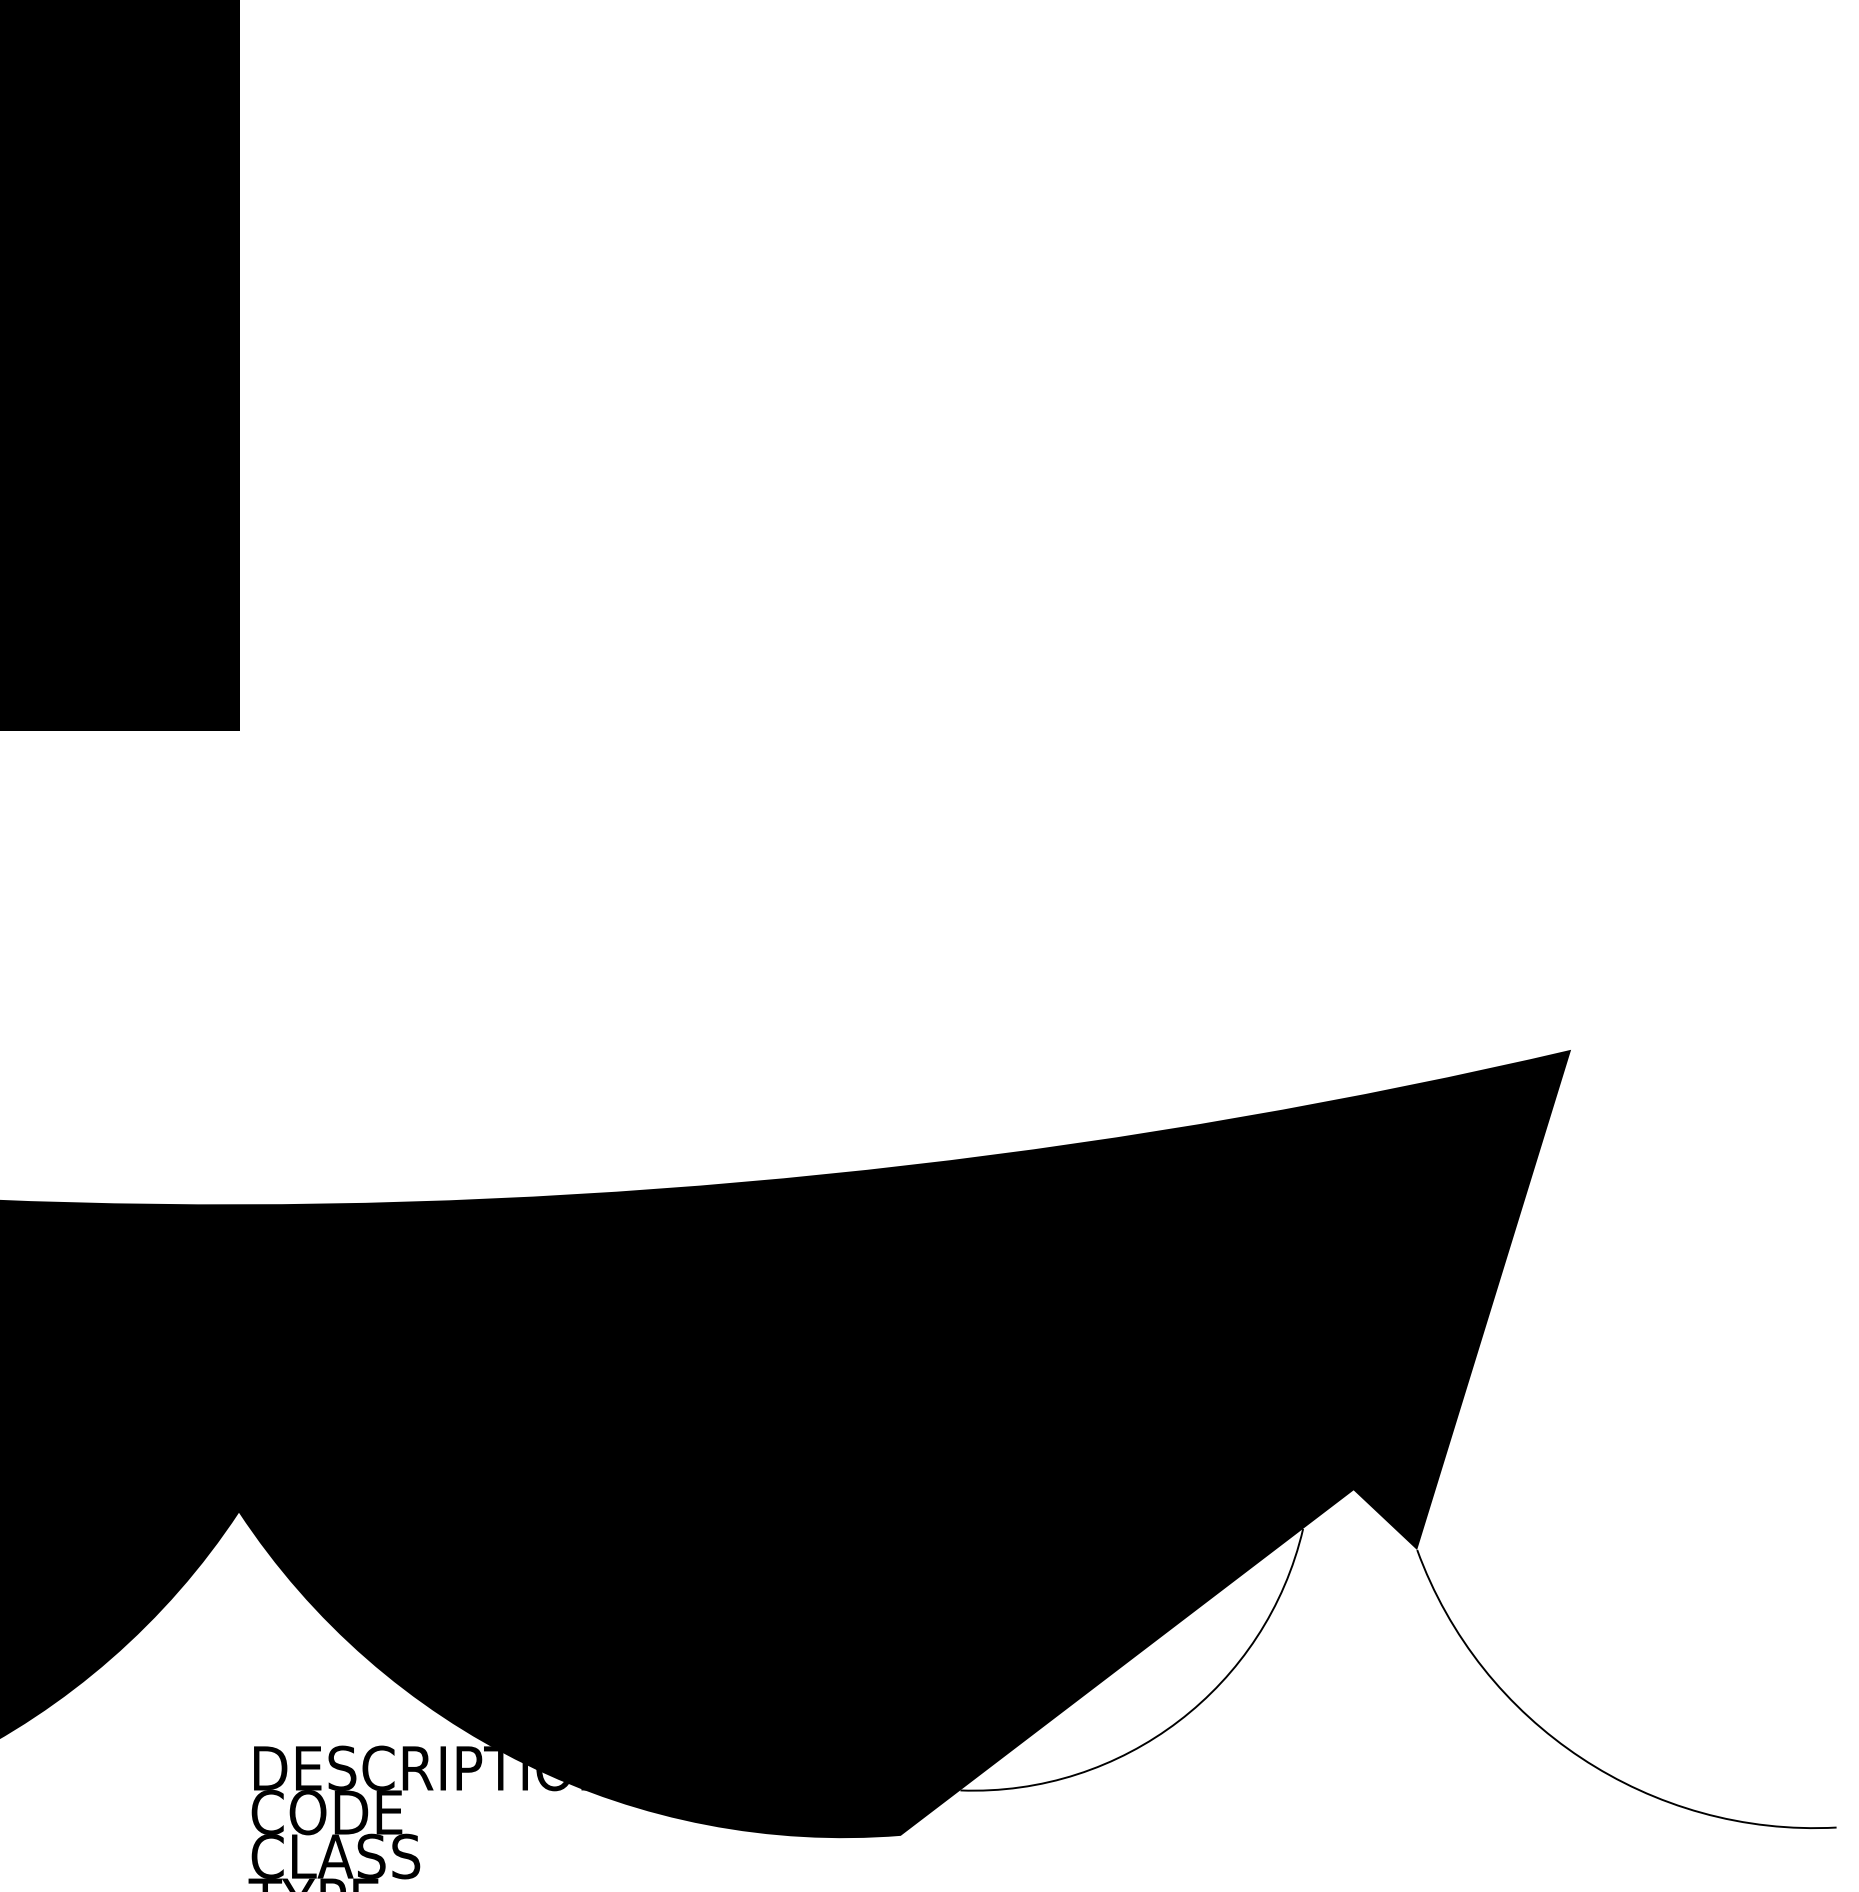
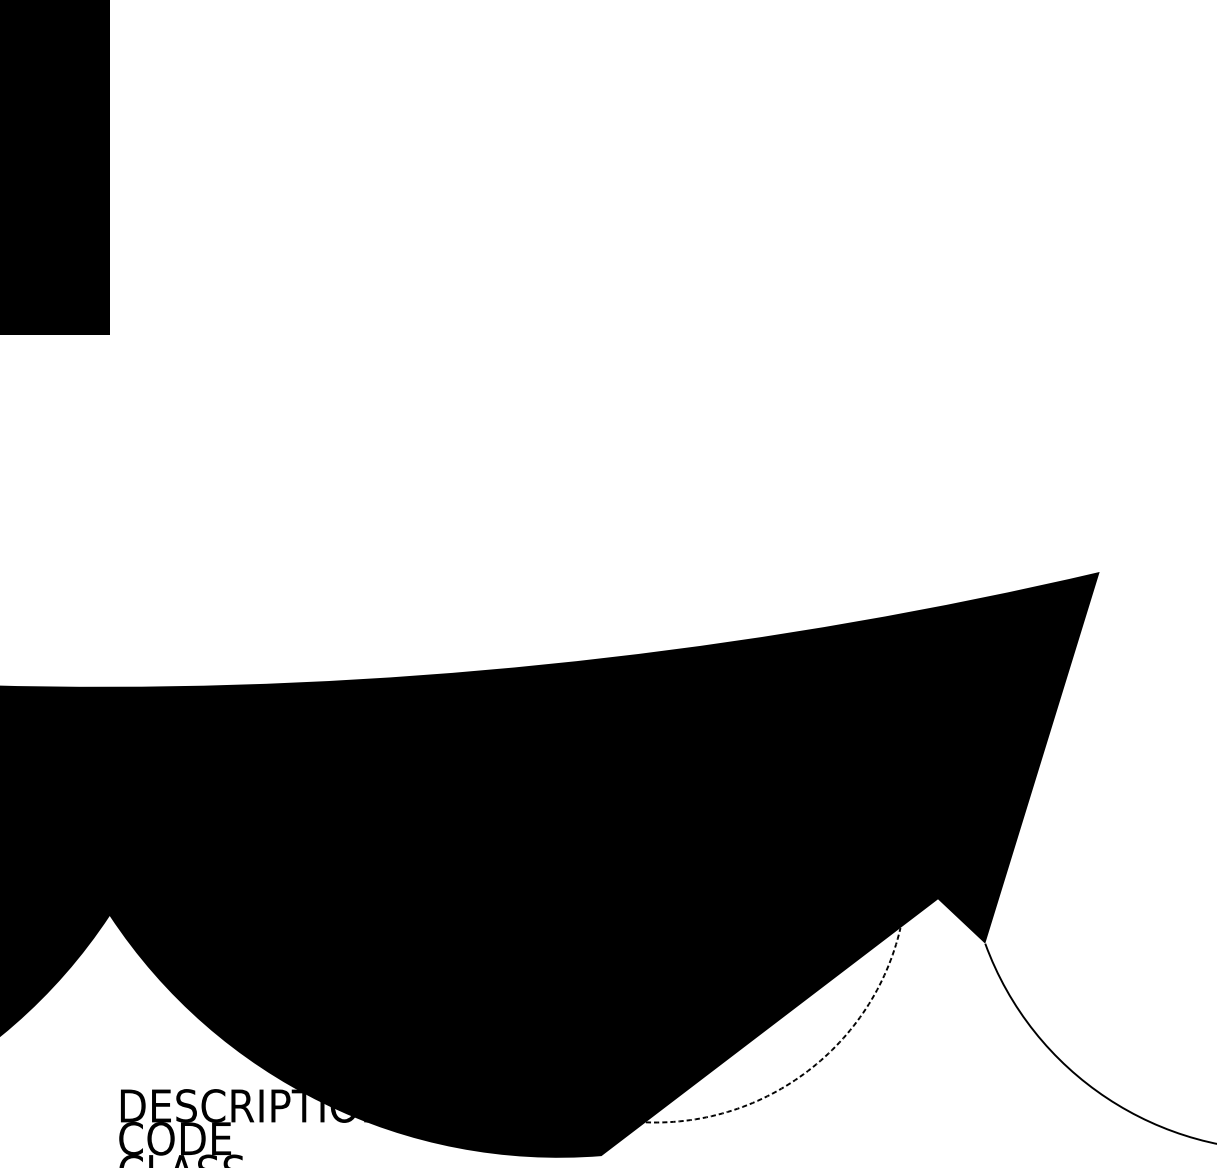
arc: (1178, 1721) -> (807, 1071), solid -> dashed

